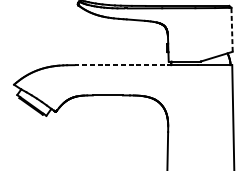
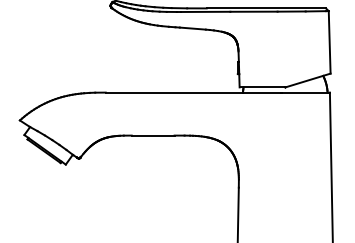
line: (231, 29) -> (329, 41), dashed -> solid
line: (122, 65) -> (174, 92), dashed -> solid

